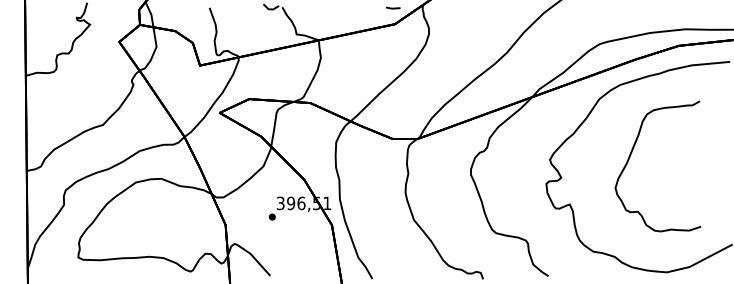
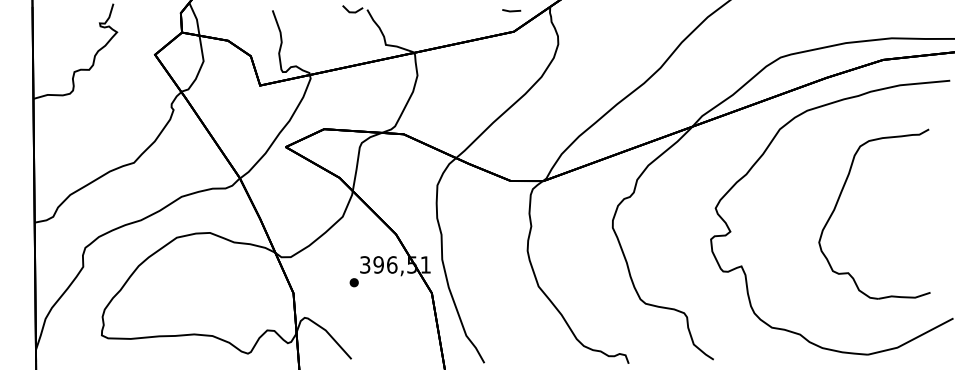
part: (631, 155) -> (839, 199), moved

